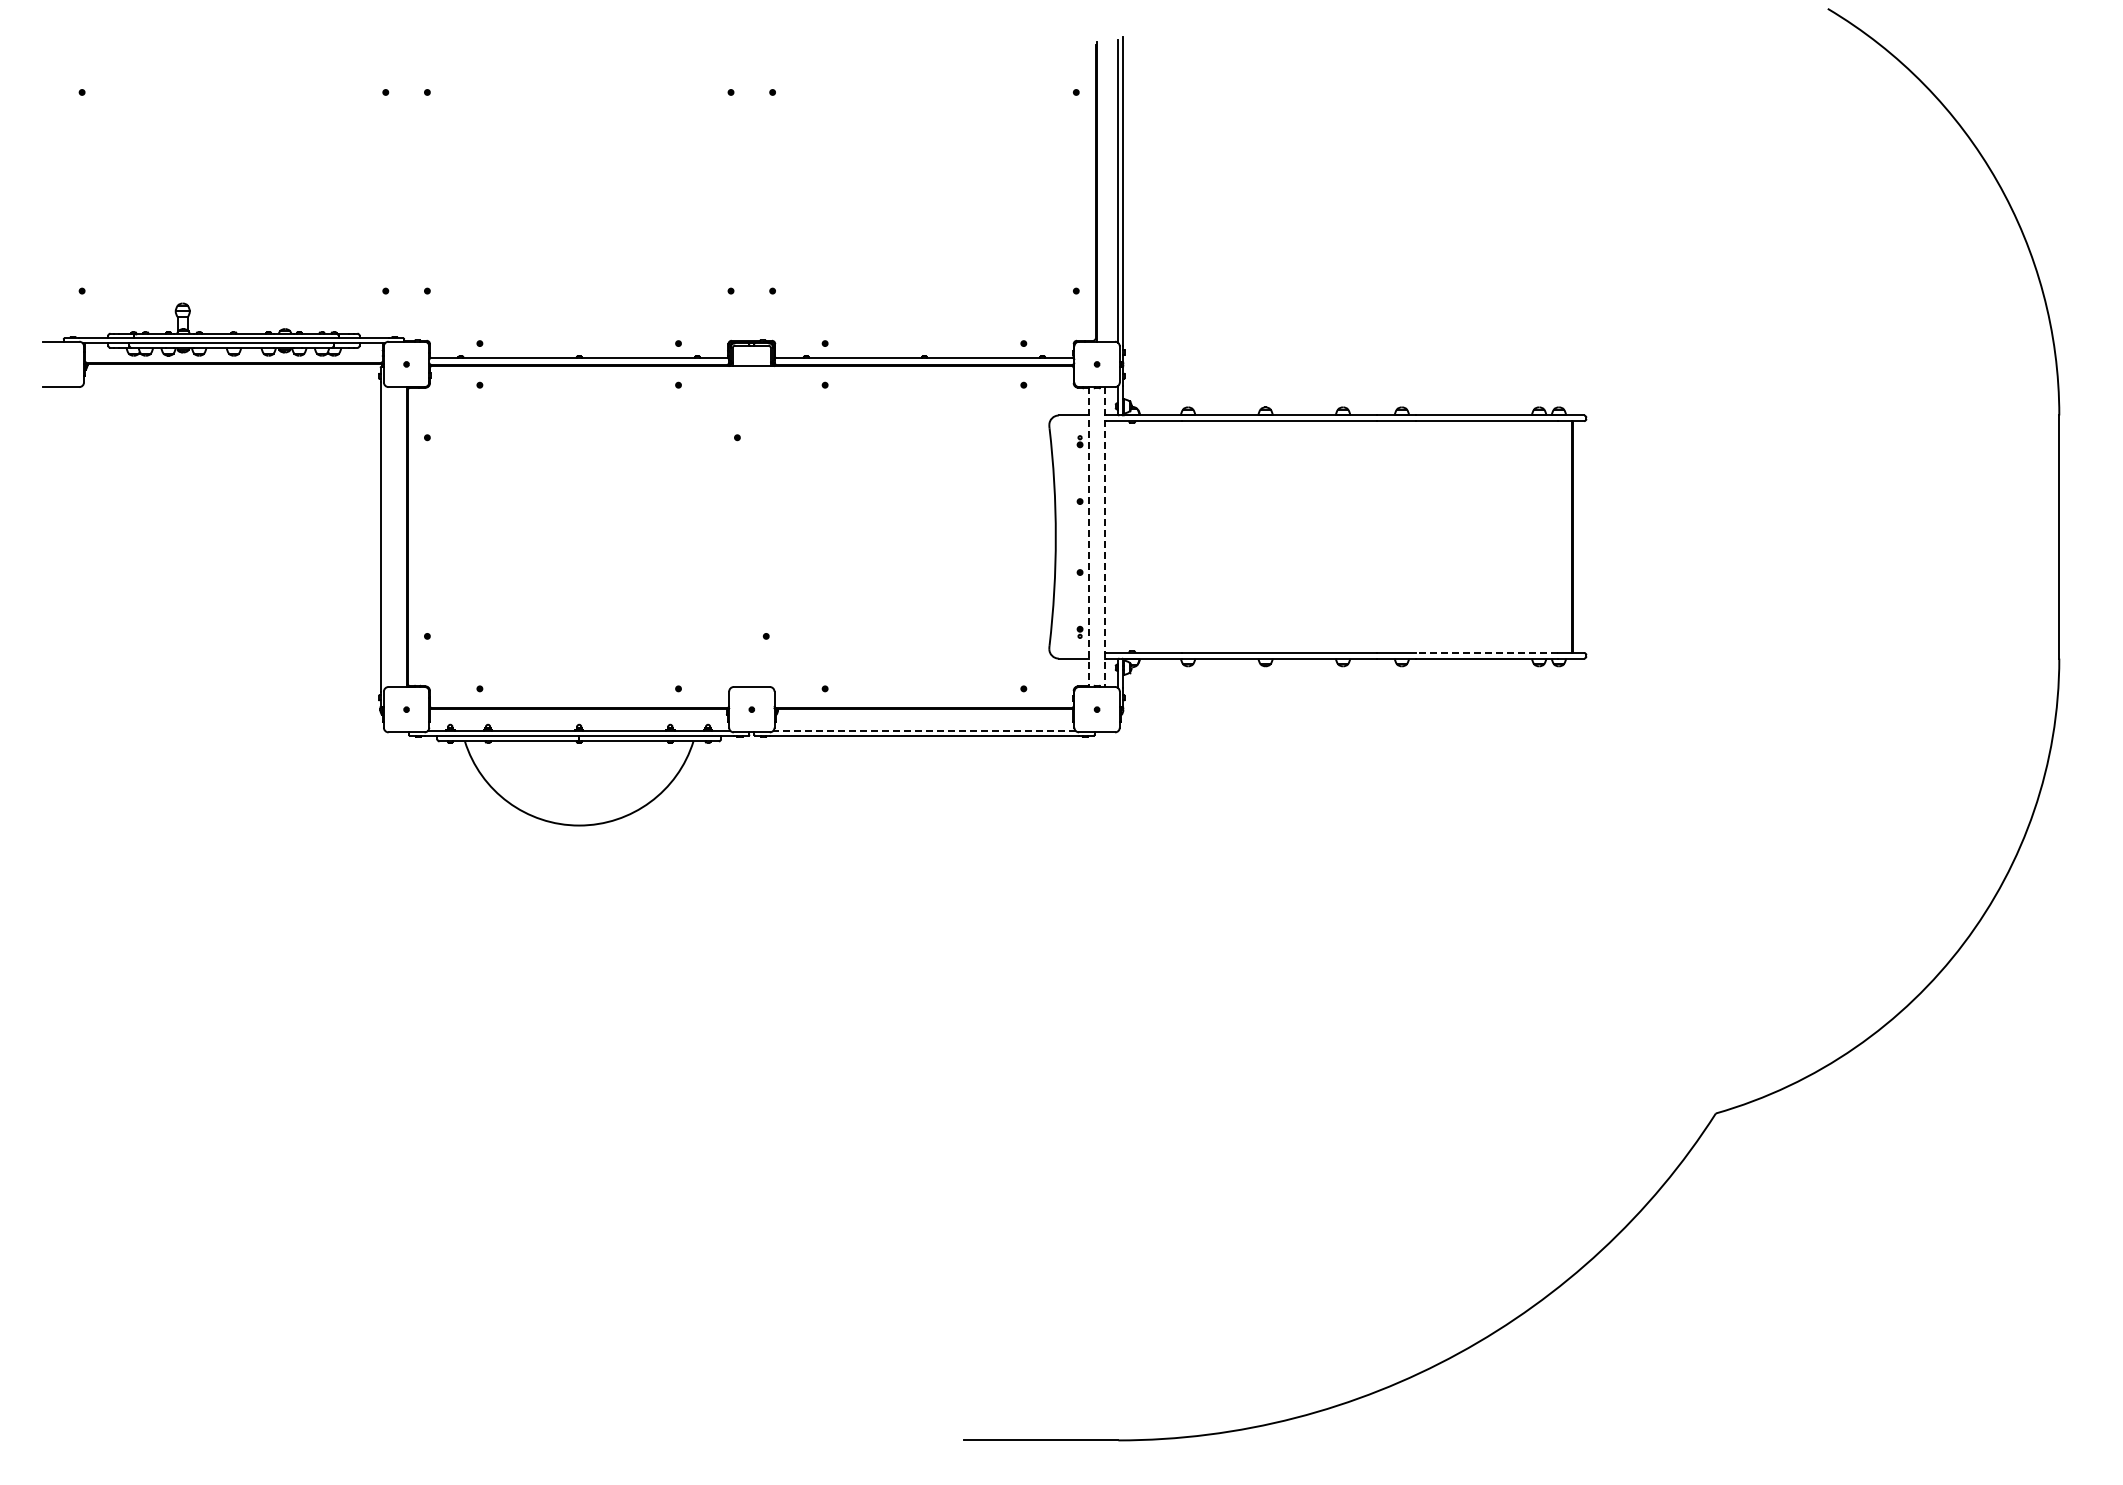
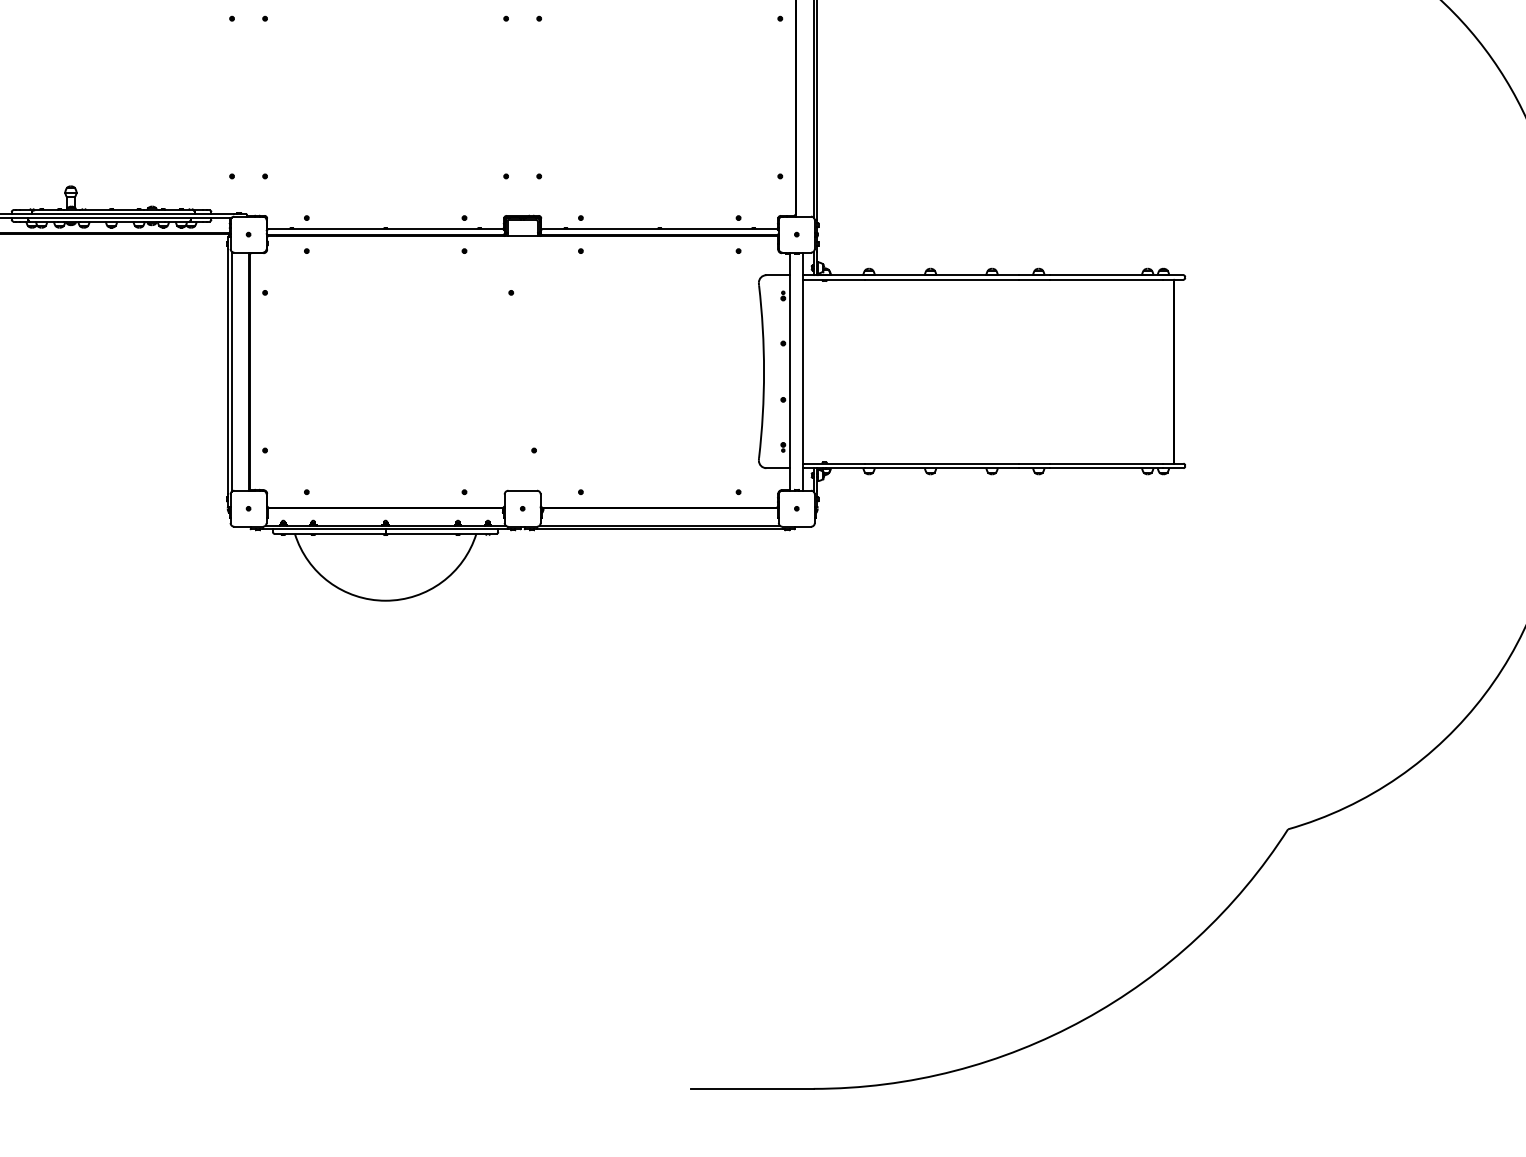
line: (385, 536) -> (231, 371), added
line: (1089, 537) -> (790, 372), dashed -> solid
line: (1105, 537) -> (803, 372), dashed -> solid
line: (1487, 652) -> (1106, 463), dashed -> solid
line: (923, 730) -> (658, 525), dashed -> solid

